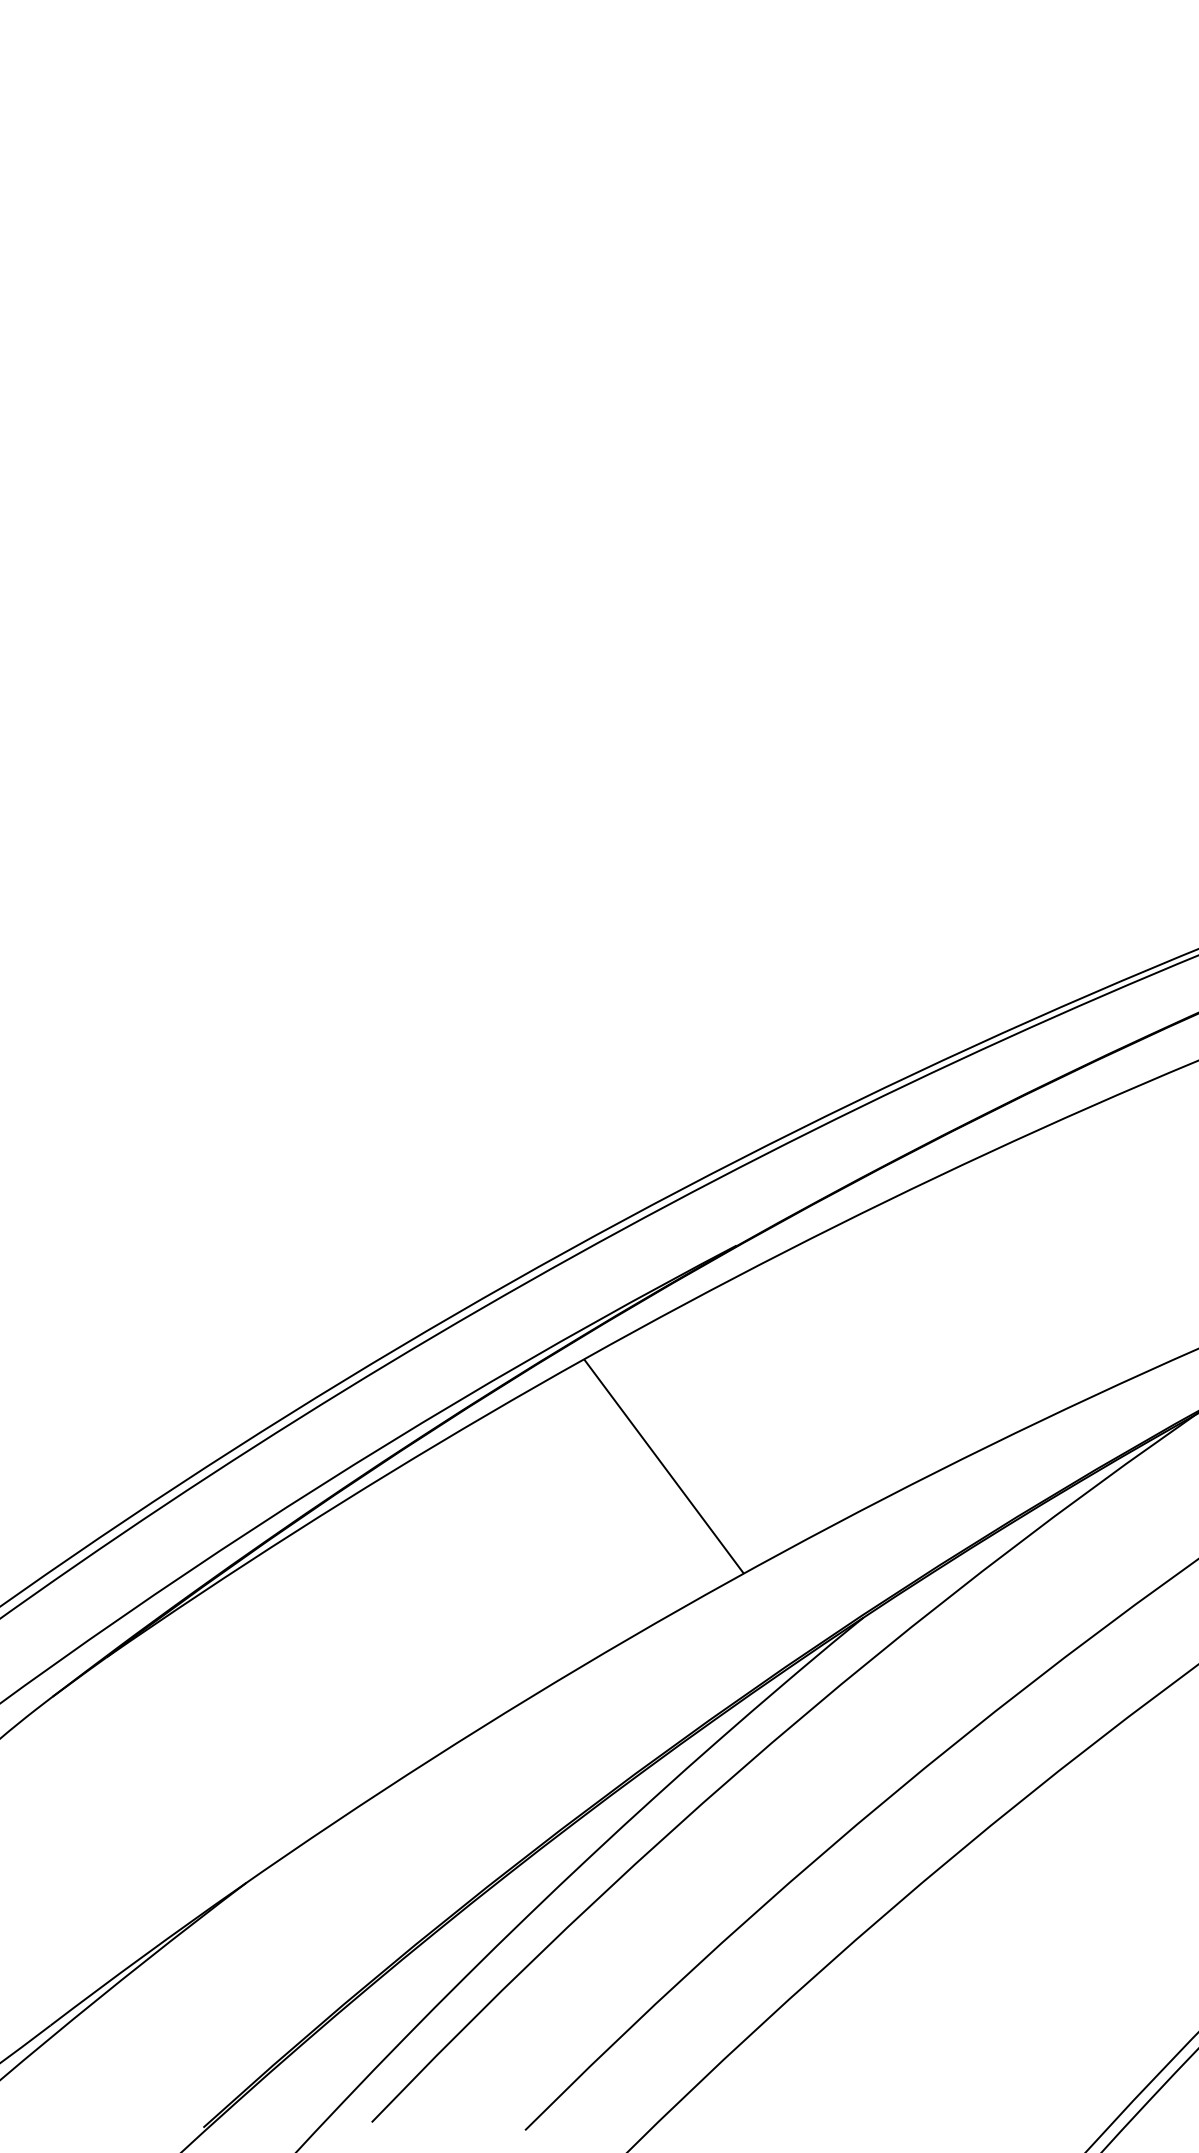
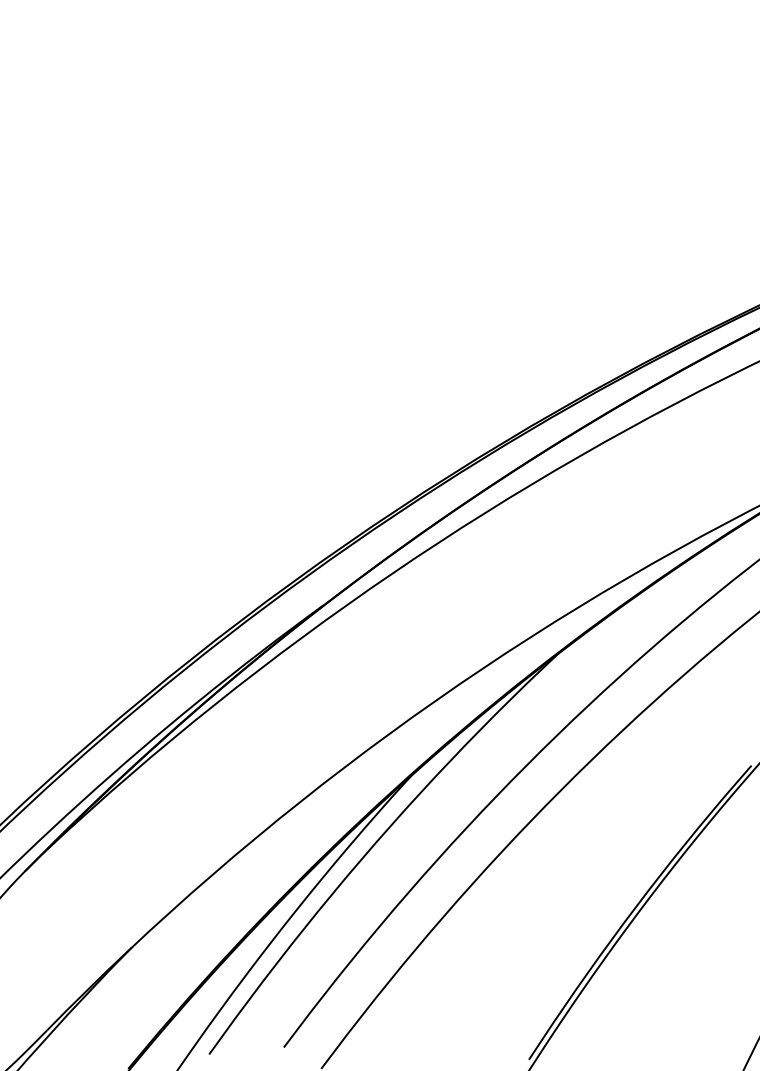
hatch: (664, 1465) -> (304, 716), removed

